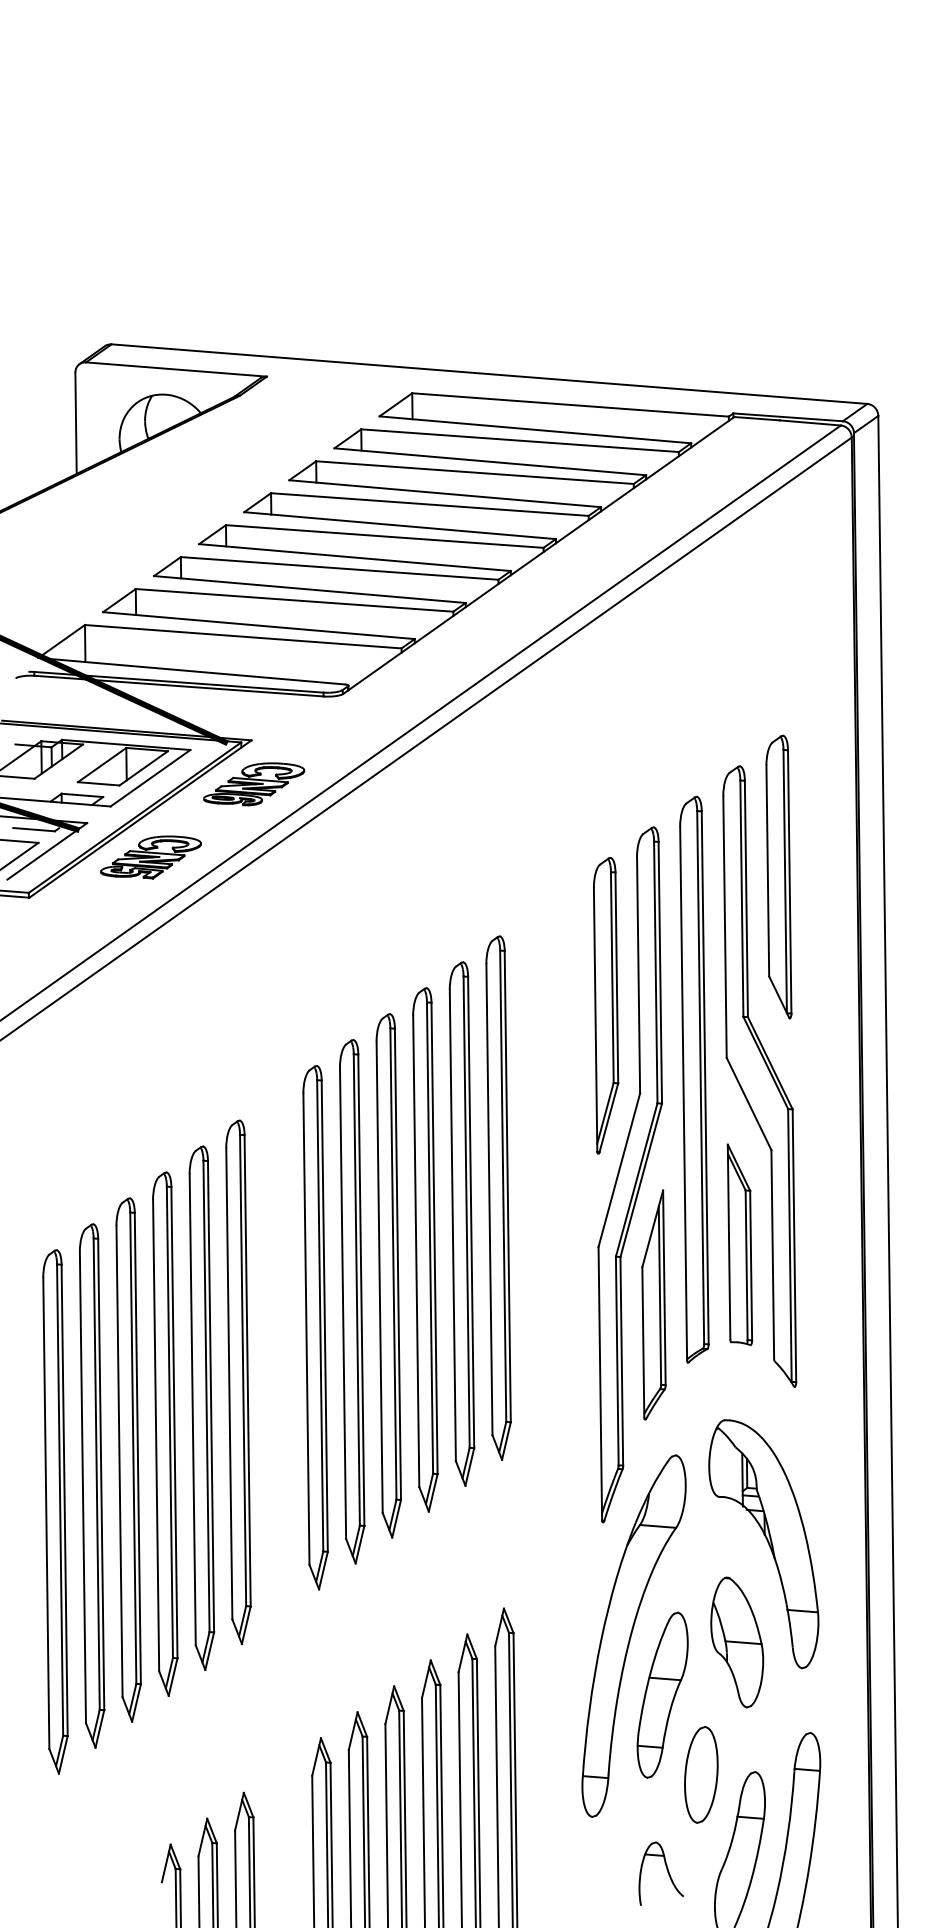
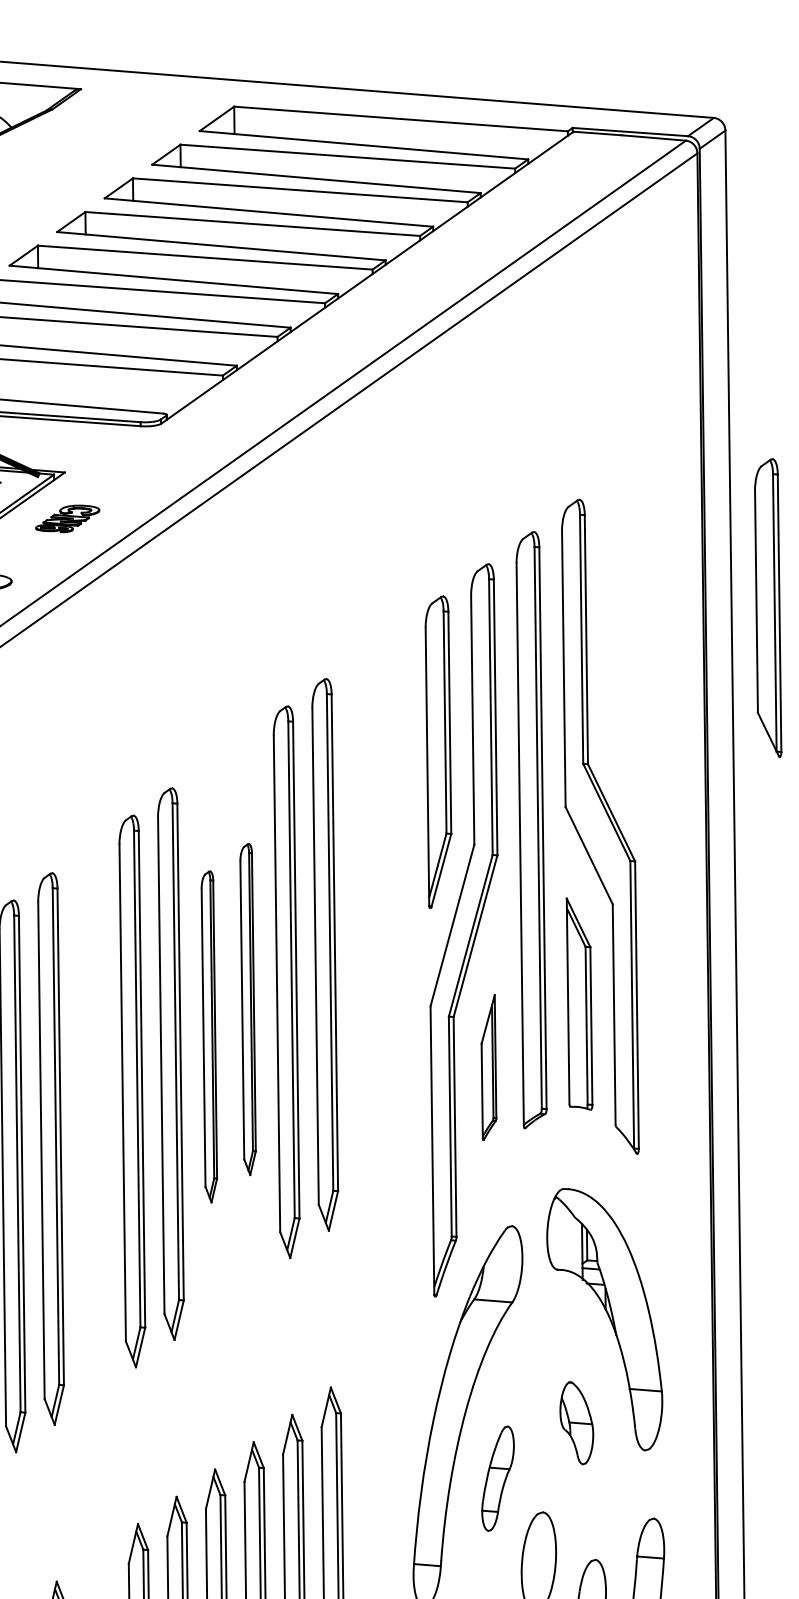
part: (254, 784) -> (67, 519), size x0.6
part: (778, 876) -> (767, 607), moved
part: (425, 1249) -> (248, 1009), size x0.6
part: (388, 1275) -> (209, 1036), size x0.6
part: (653, 1304) -> (488, 1067), size x0.6
part: (737, 1642) -> (576, 1423), size x0.6
part: (662, 1694) -> (497, 1478), size x0.6

